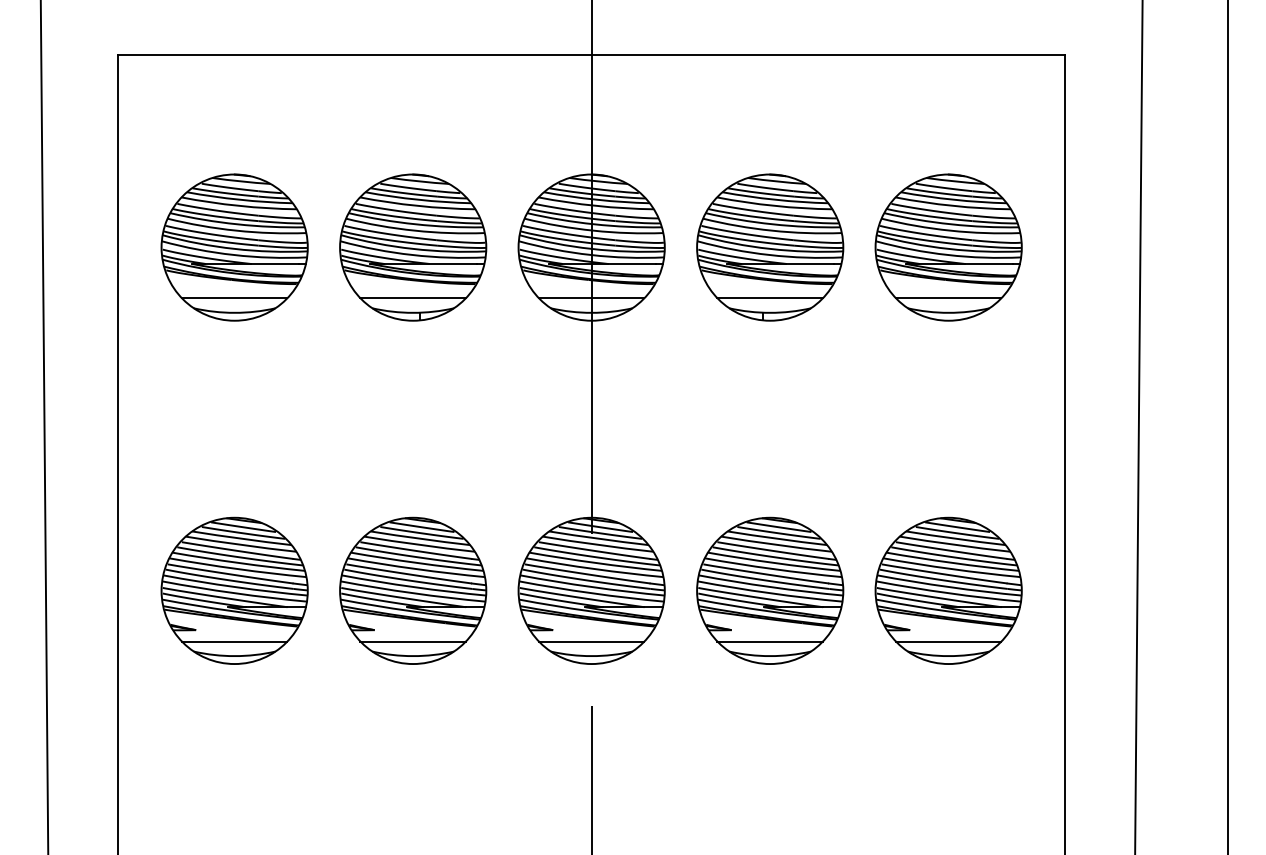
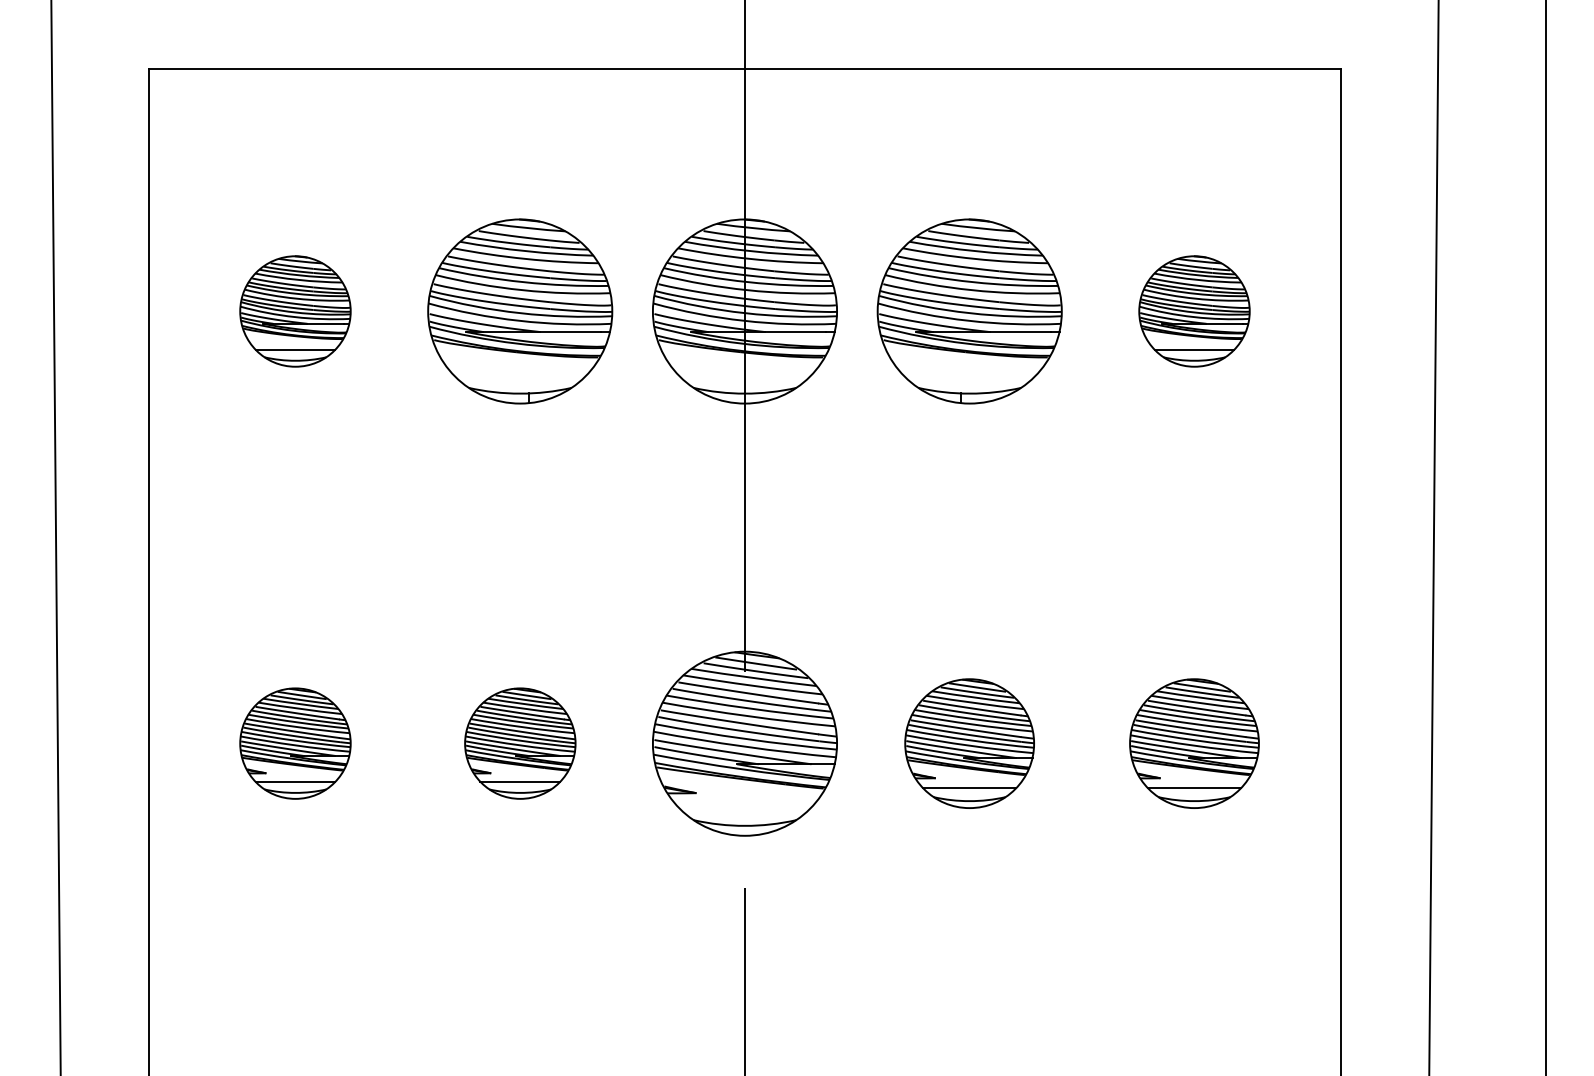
part: (234, 247) -> (295, 311), size x0.6
part: (948, 247) -> (1194, 311), size x0.6
line: (412, 298) -> (519, 375), removed
line: (591, 298) -> (744, 375), removed
line: (769, 298) -> (969, 375), removed
part: (234, 590) -> (295, 743), size x0.6
part: (413, 590) -> (520, 743), size x0.6
part: (769, 590) -> (969, 743), size x0.7
part: (948, 590) -> (1194, 743), size x0.7
line: (591, 641) -> (744, 807), removed

